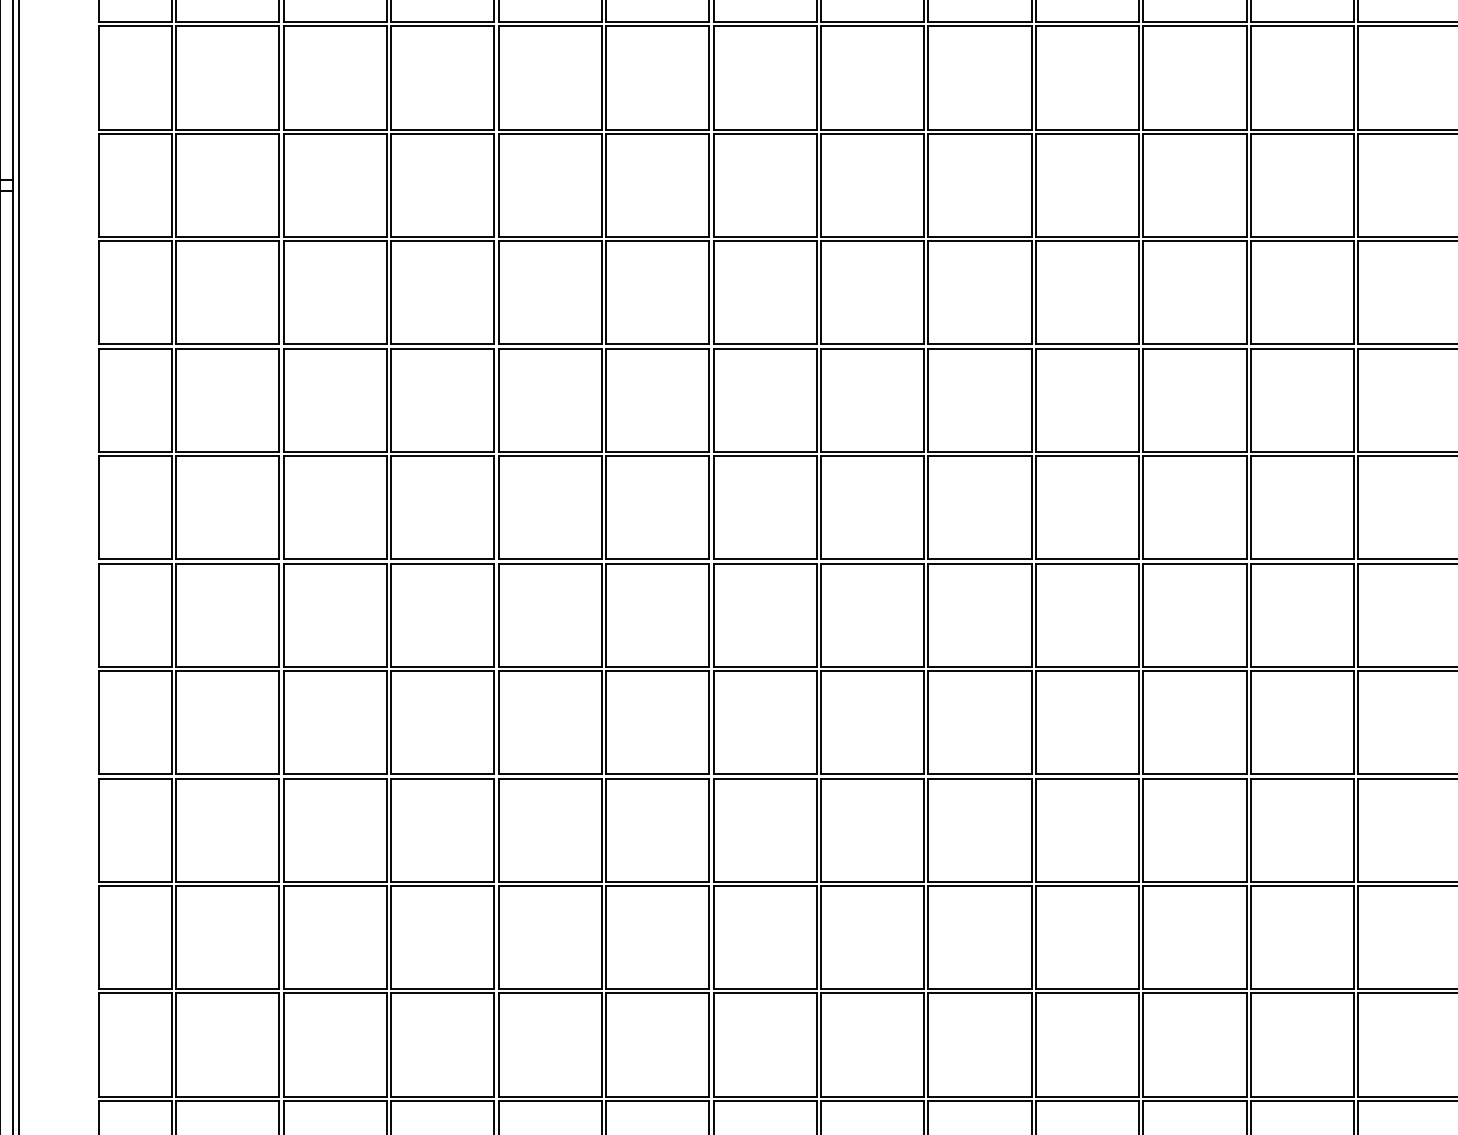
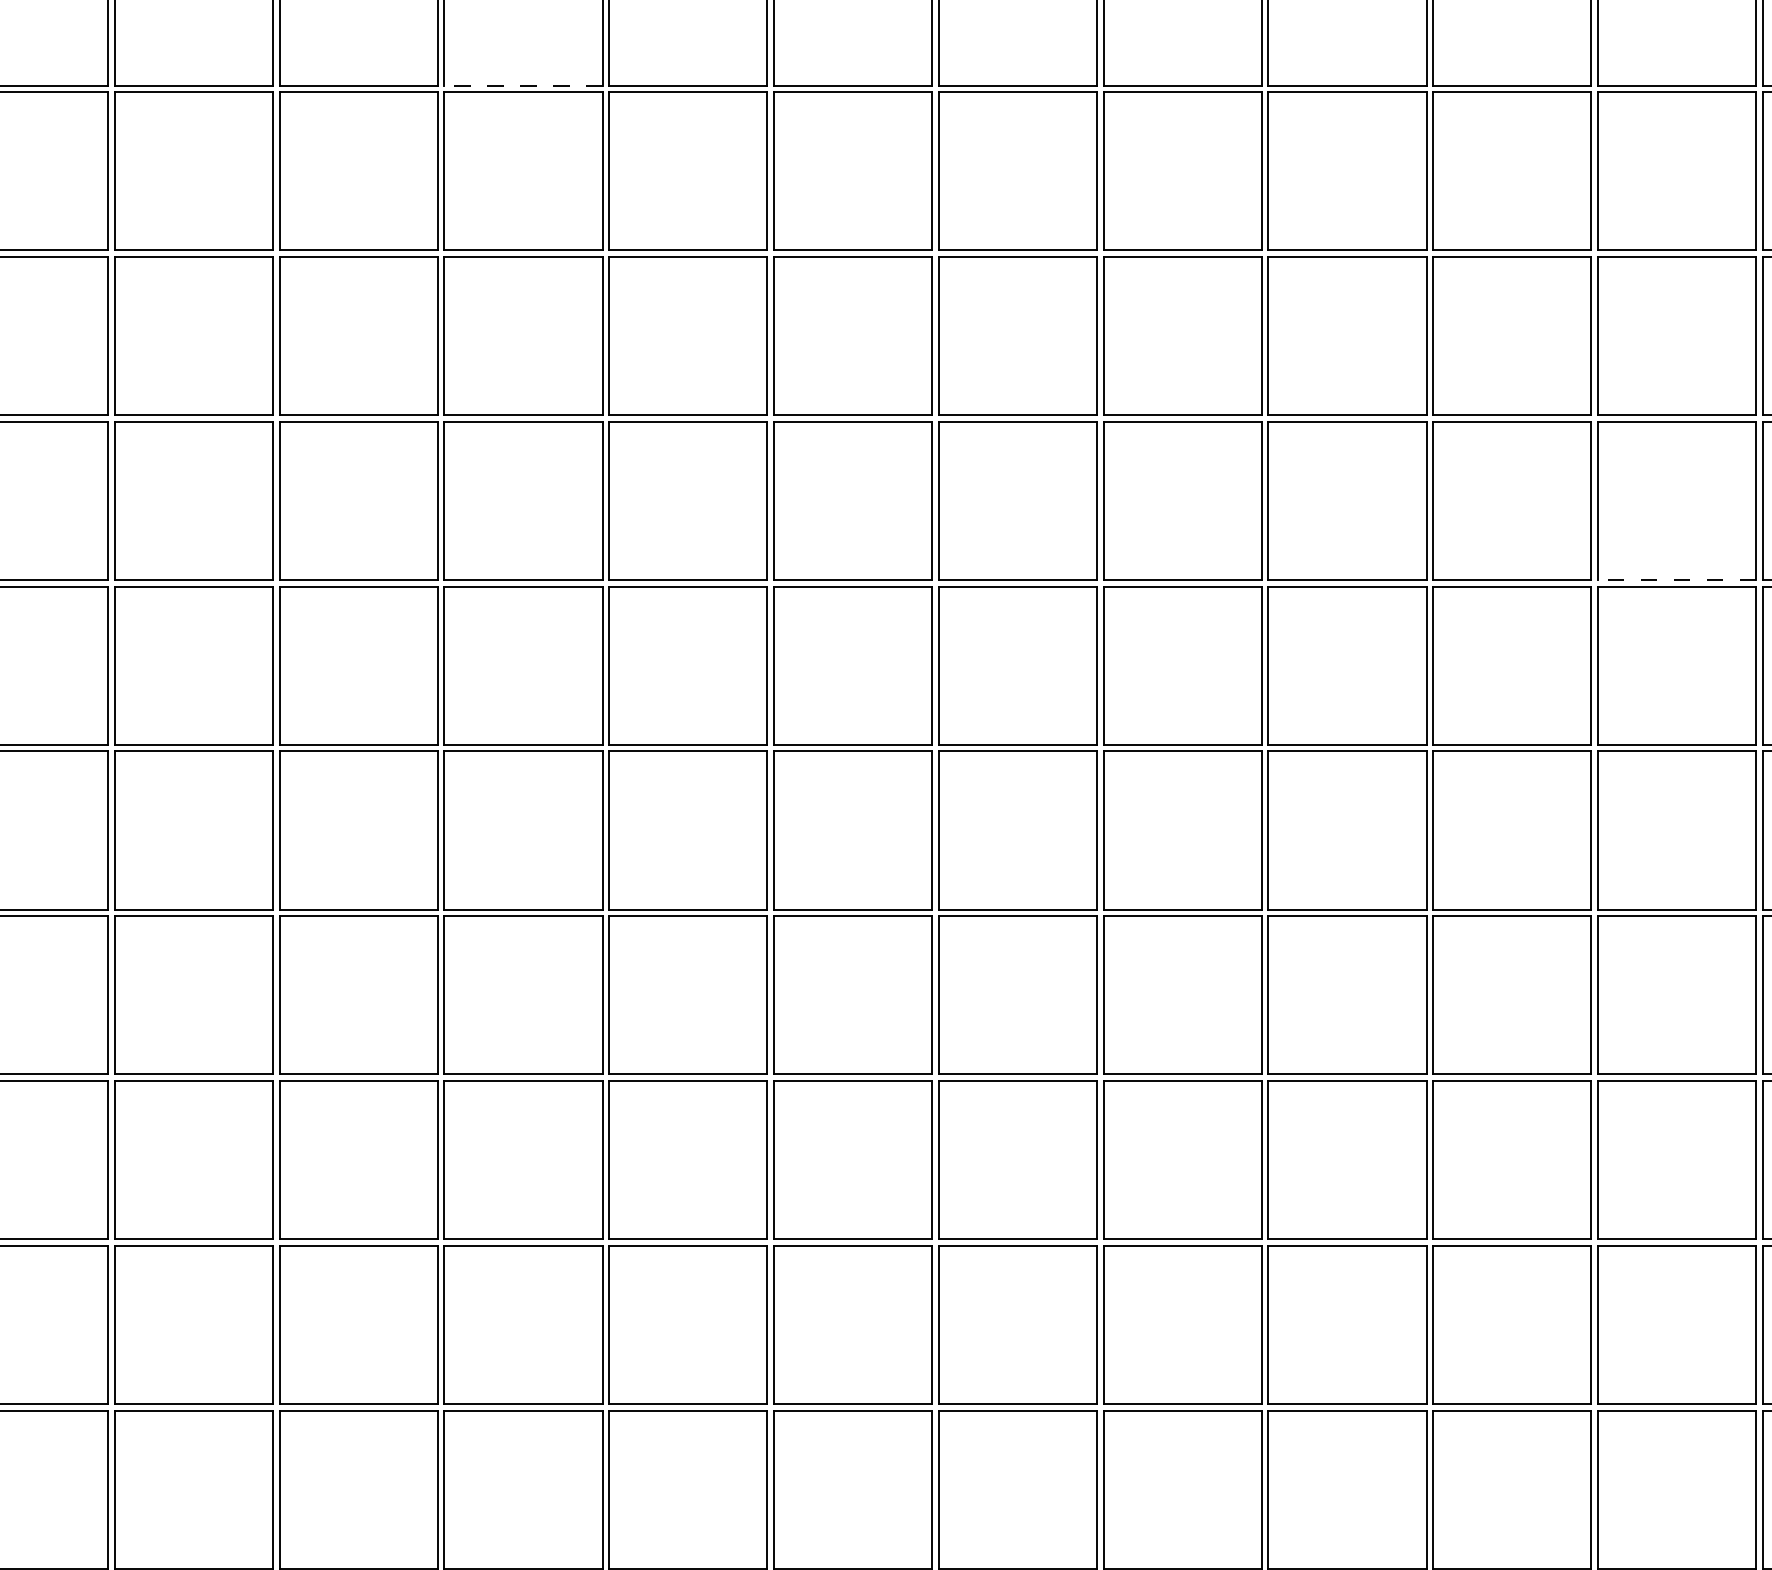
line: (442, 129) -> (523, 85), solid -> dashed
line: (1194, 451) -> (1676, 579), solid -> dashed

